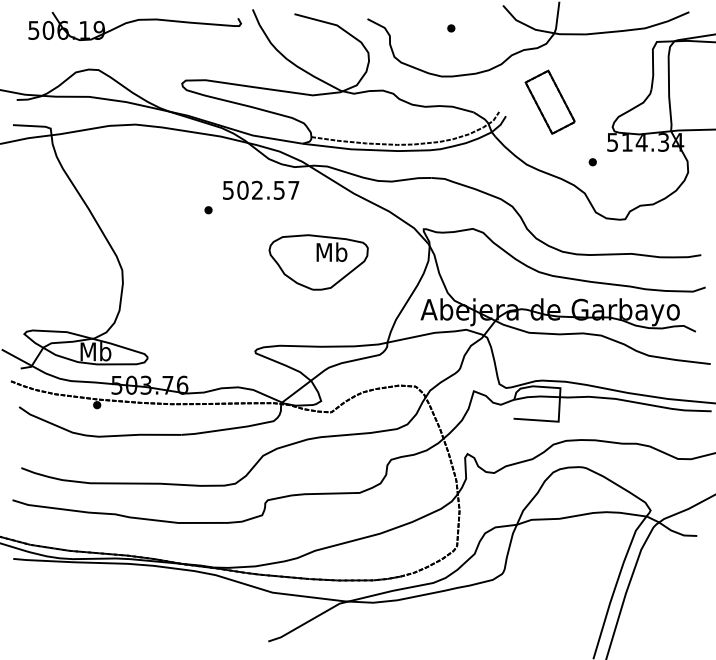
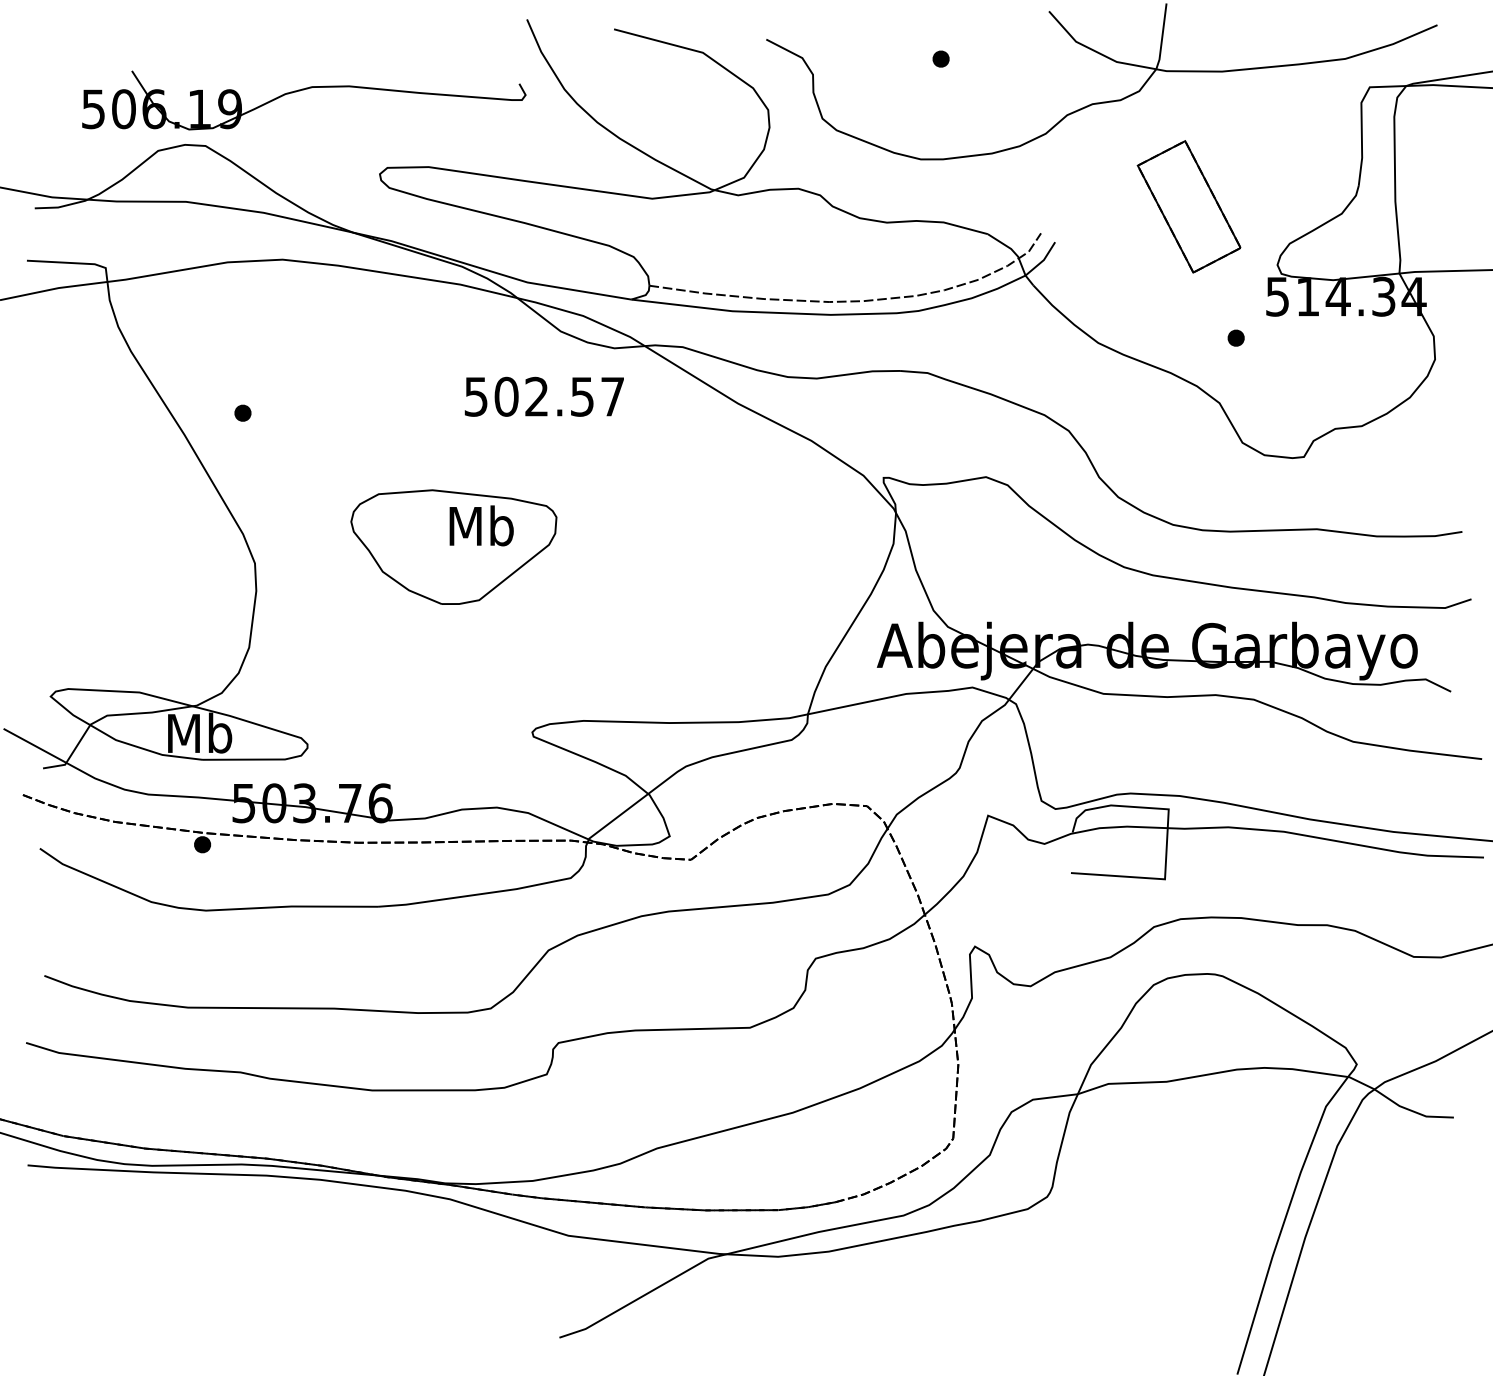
part: (134, 26) -> (303, 100), moved
part: (549, 101) -> (1187, 205), moved
part: (208, 210) -> (242, 413), moved
part: (318, 262) -> (453, 547), moved

